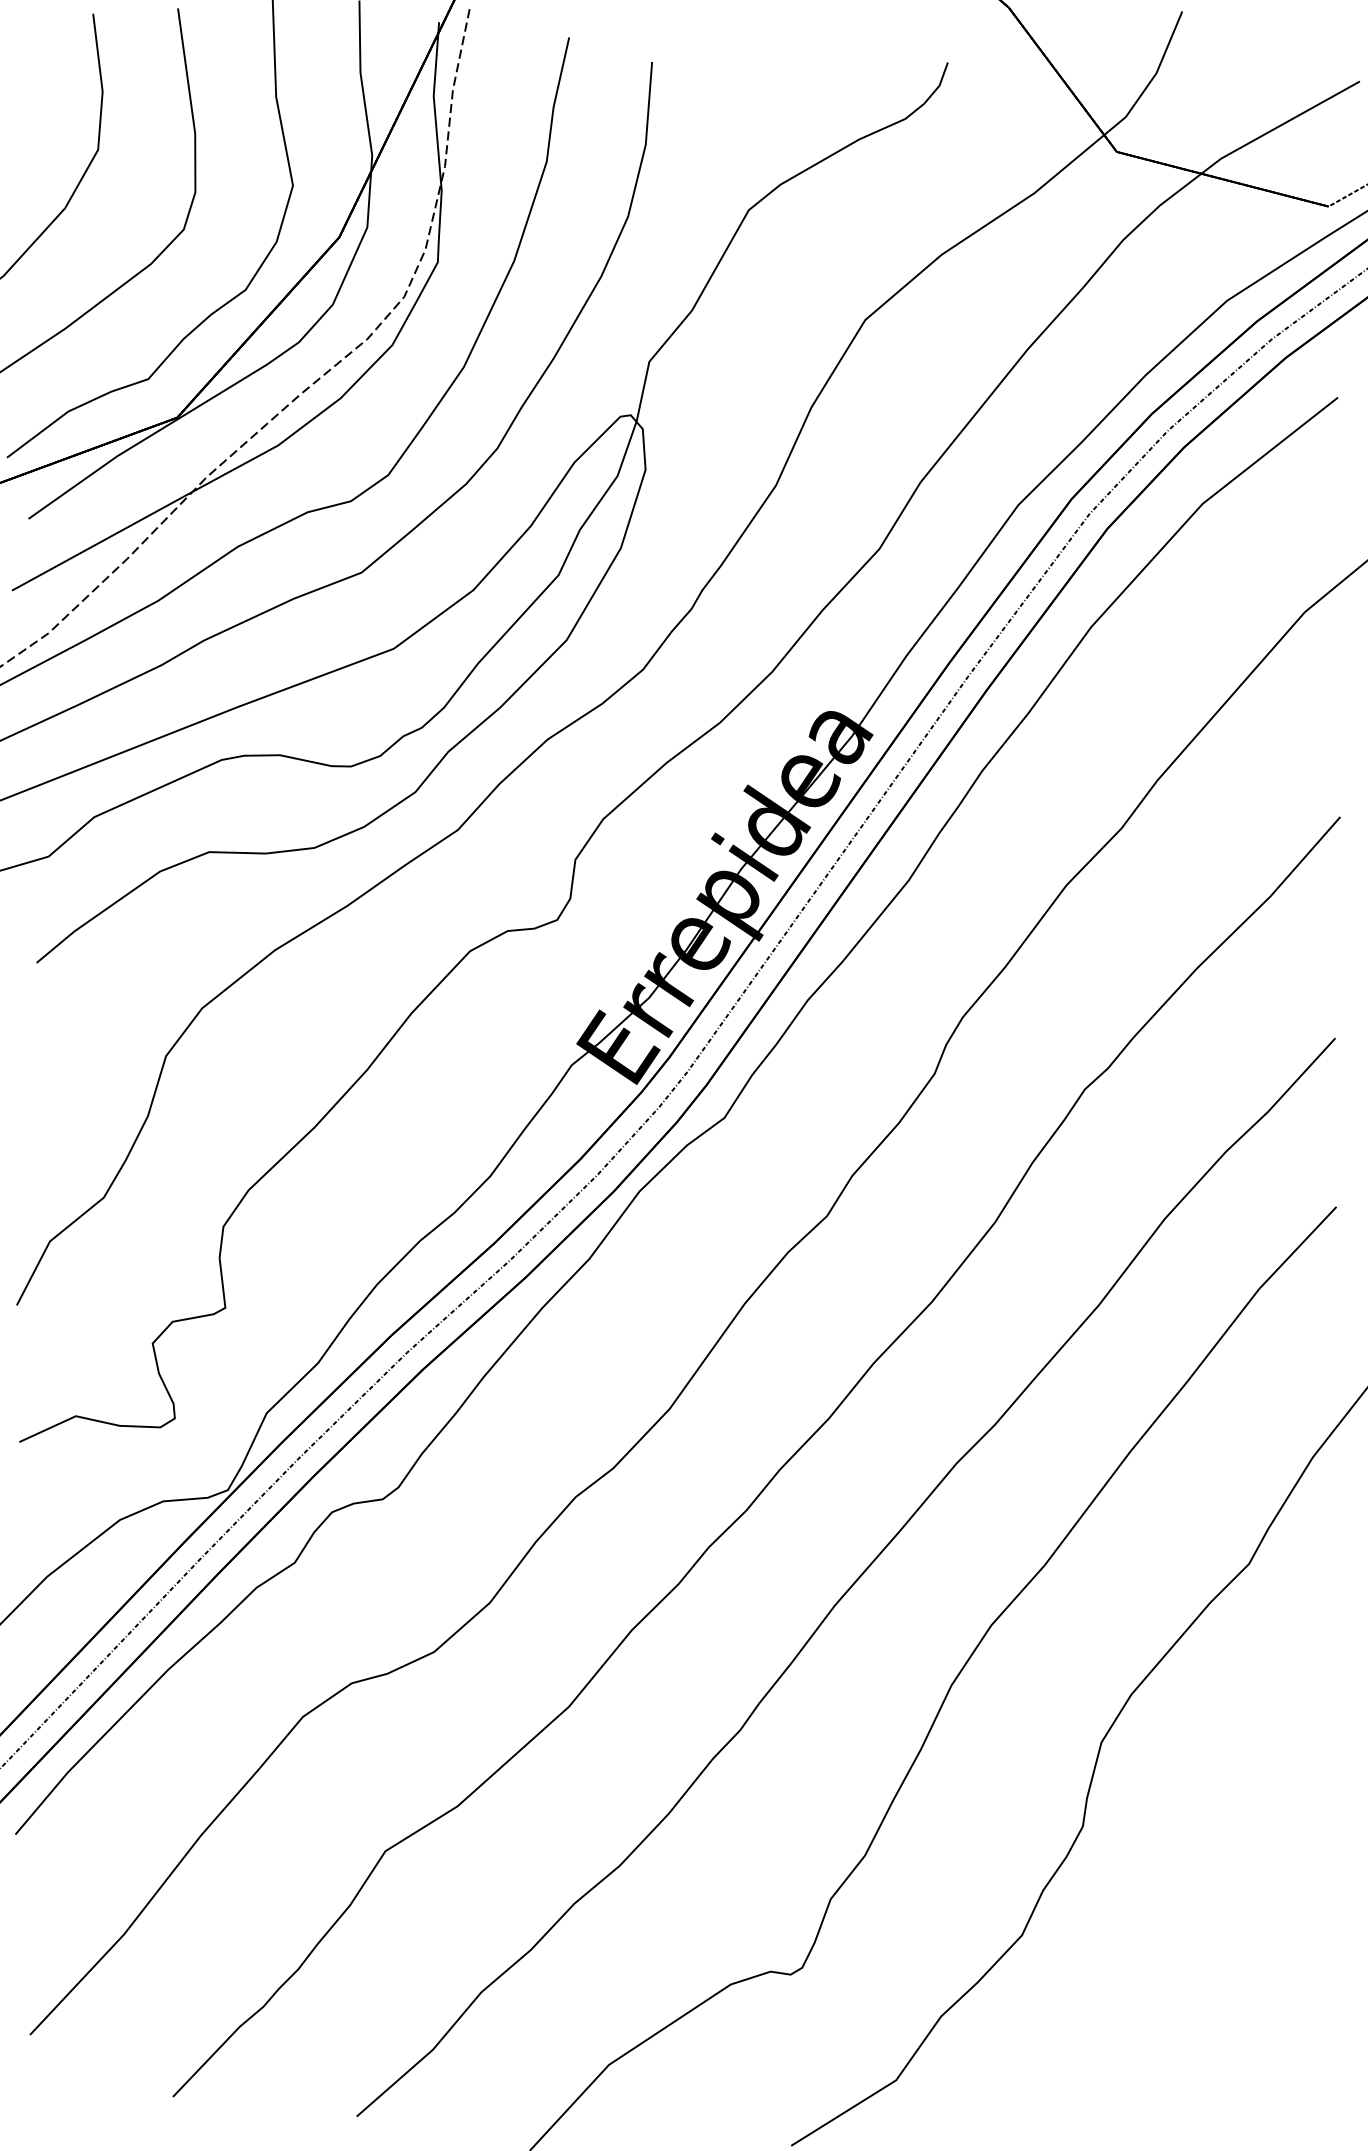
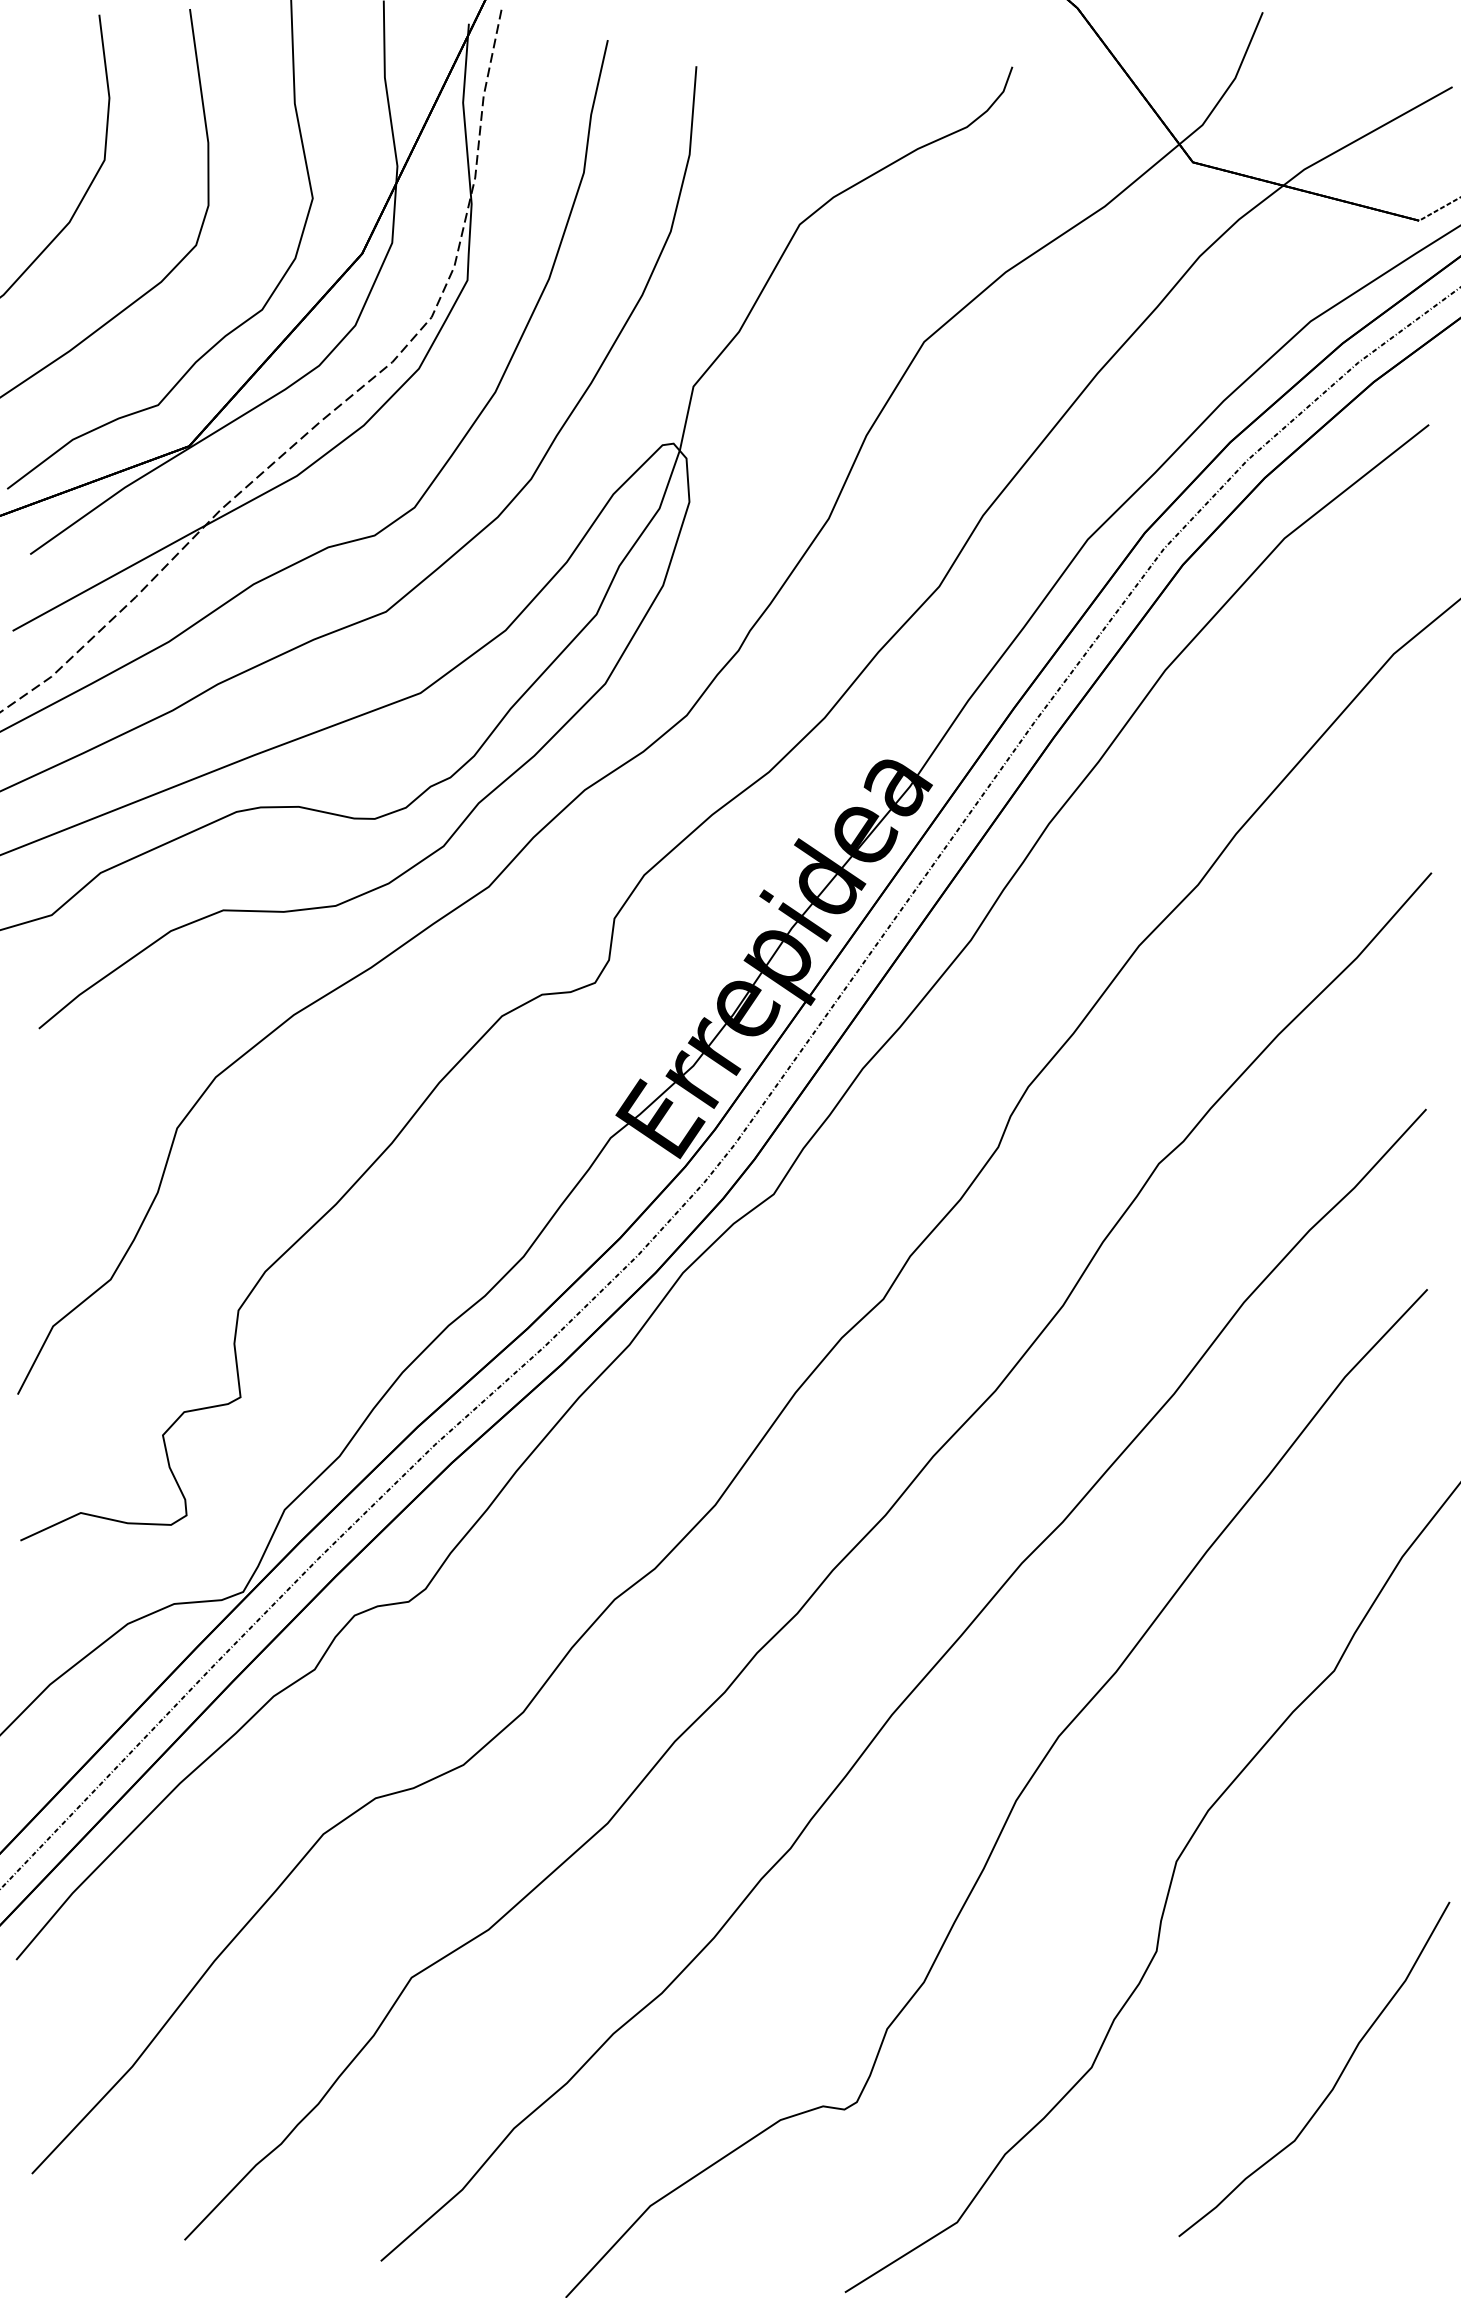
curve: (1250, 1948) -> (1335, 2081), added

